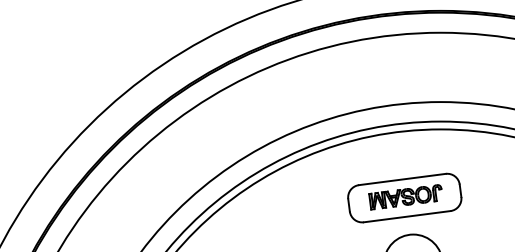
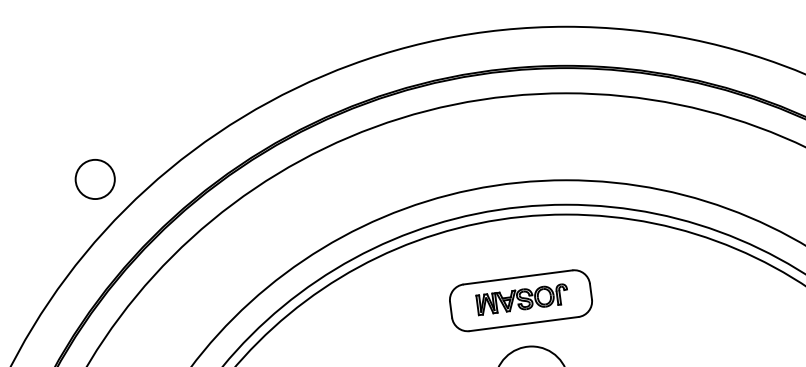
circle: (64, 101) -> (94, 179), added

